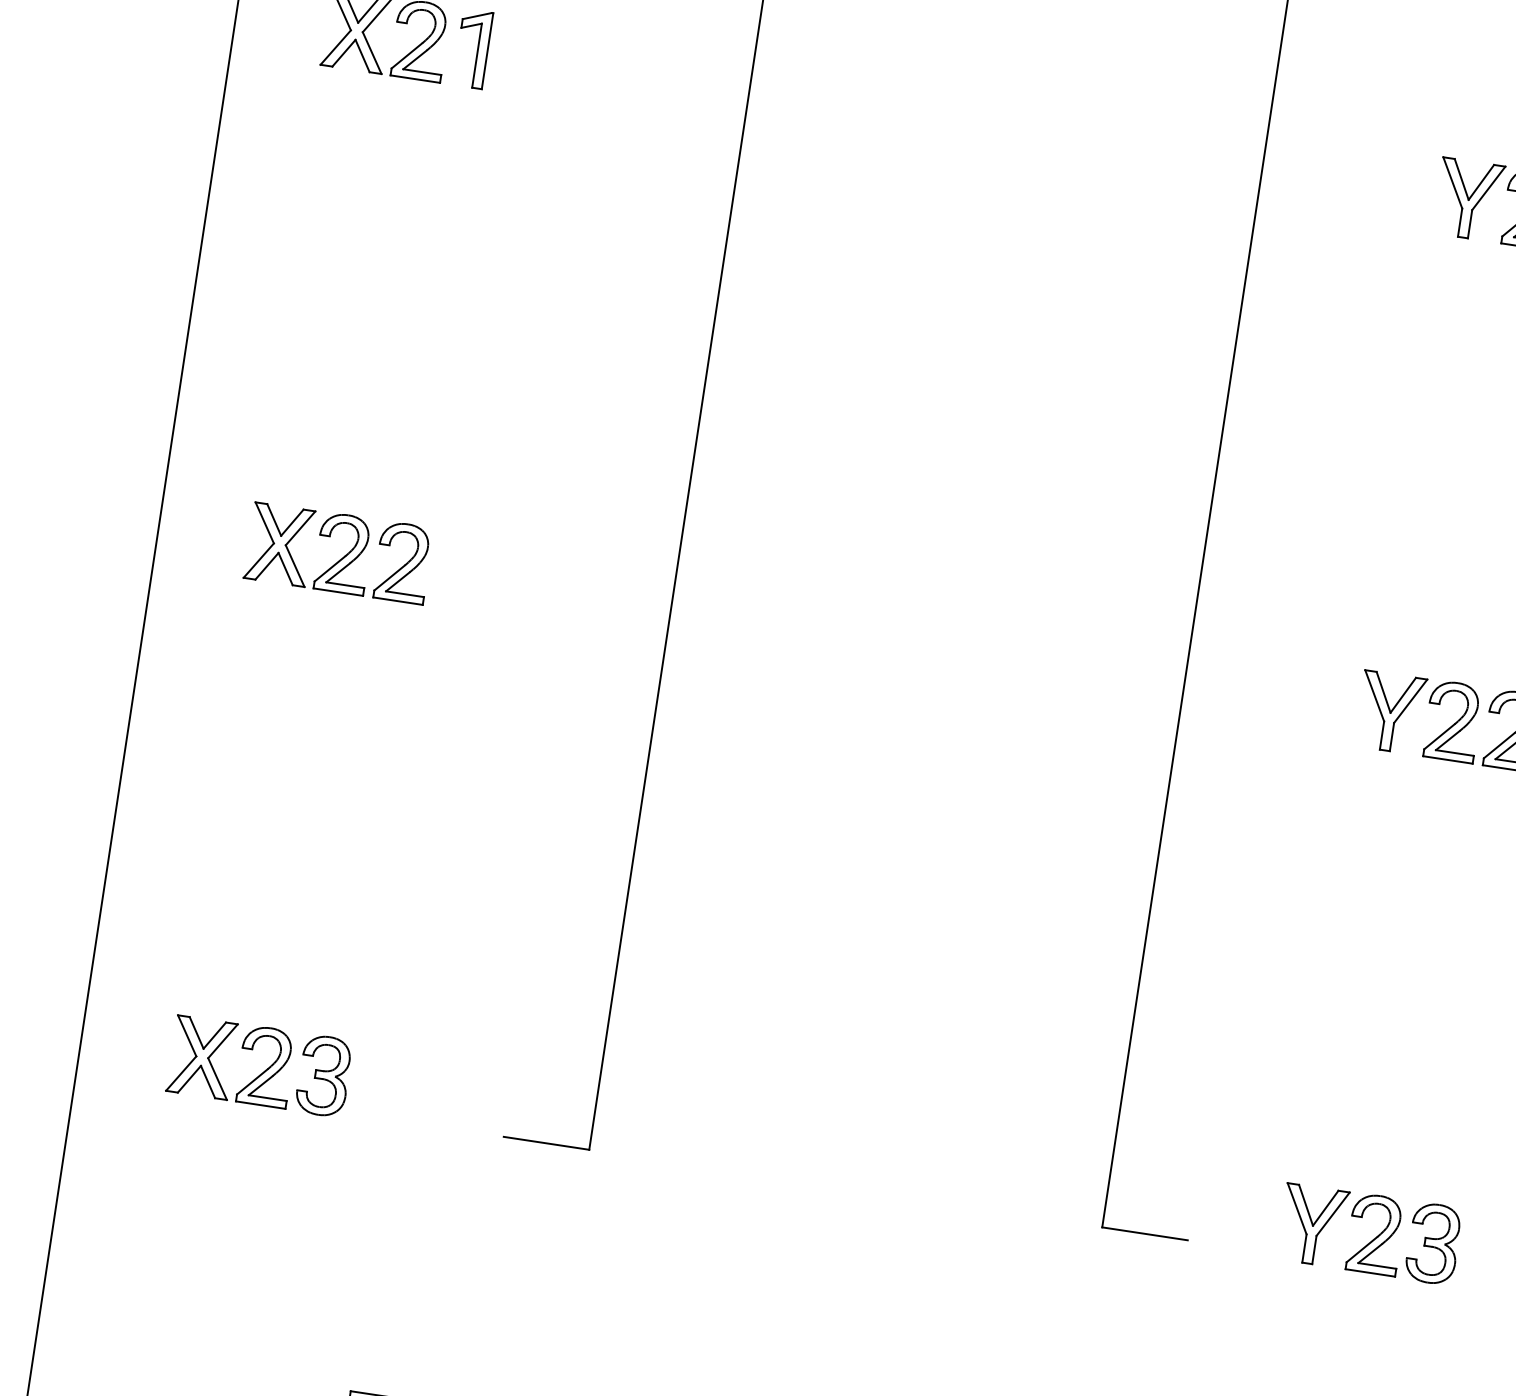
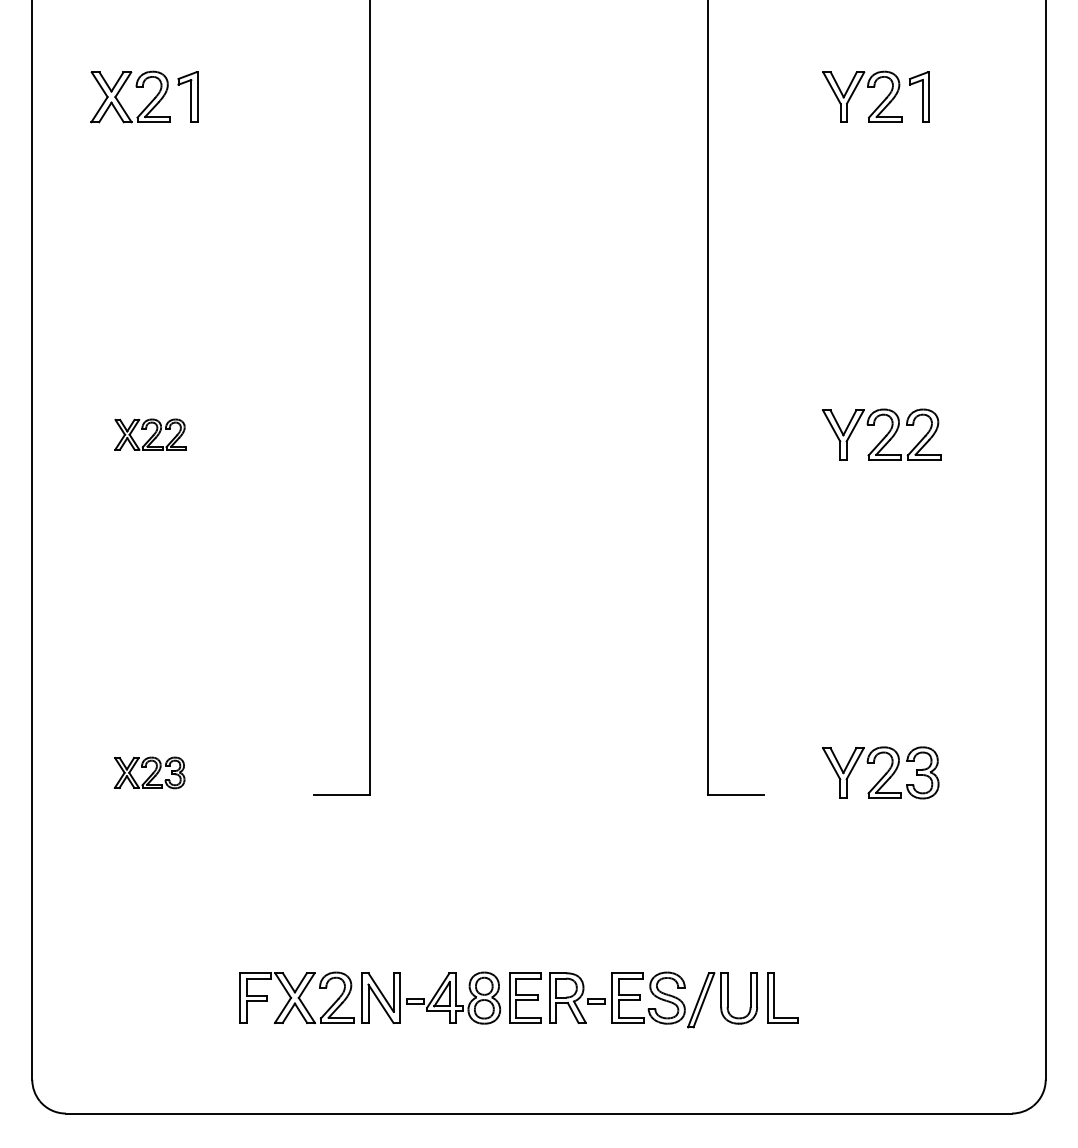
part: (338, 552) -> (150, 434), size x0.6
part: (259, 1065) -> (149, 772), size x0.6

